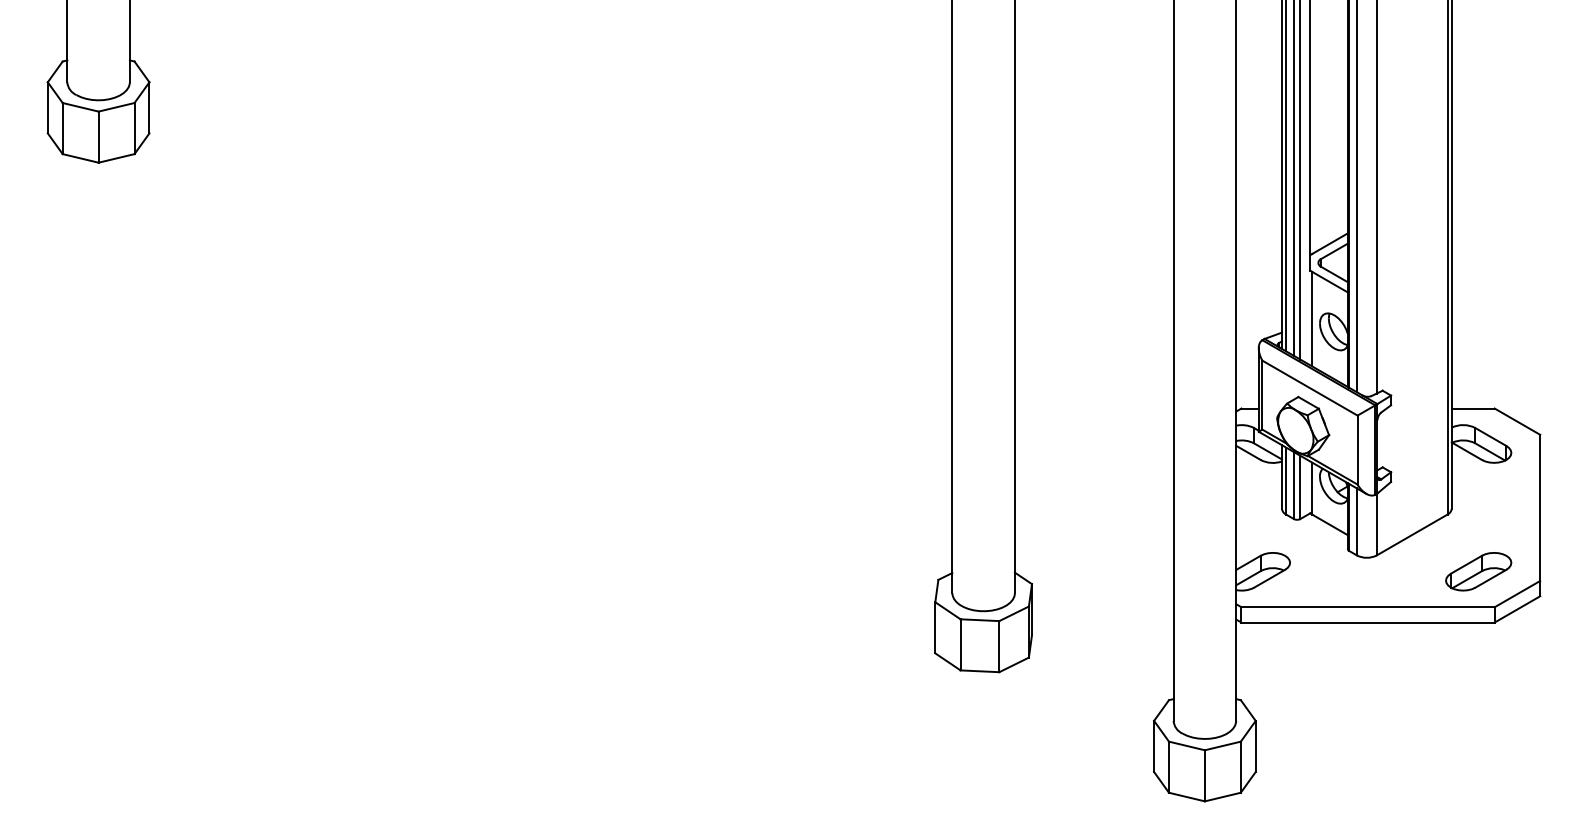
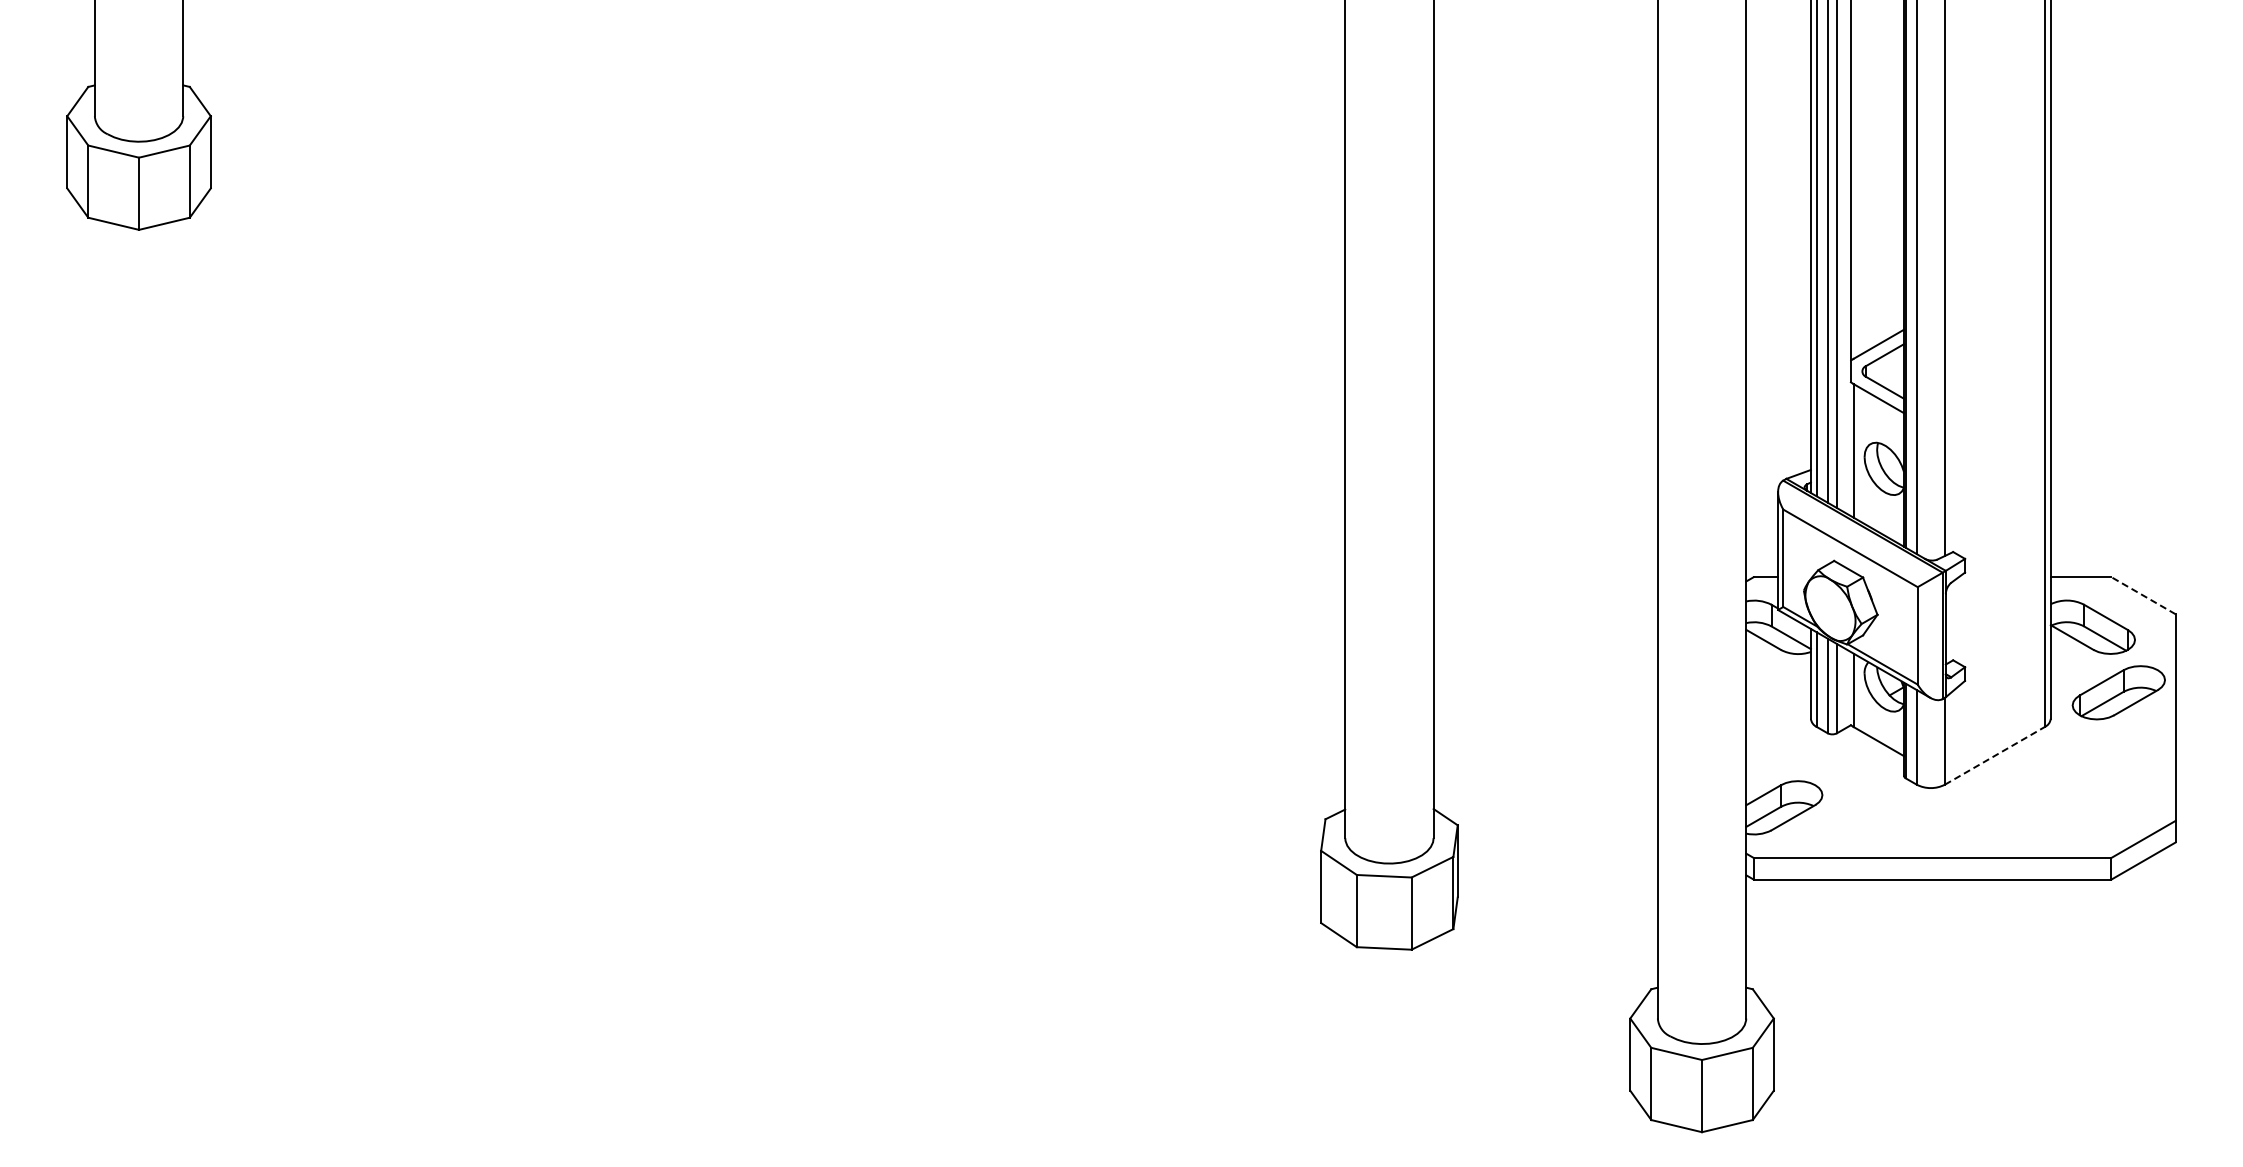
line: (1517, 421) -> (2143, 595), solid -> dashed
line: (1411, 534) -> (1994, 755), solid -> dashed
part: (1478, 571) -> (2118, 692), moved

